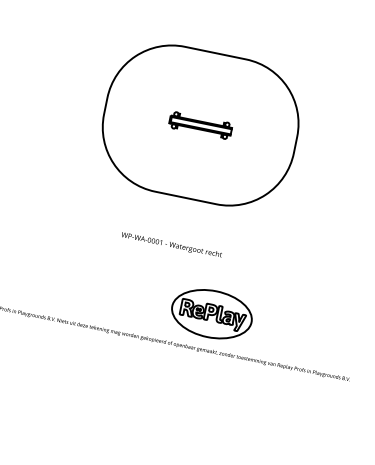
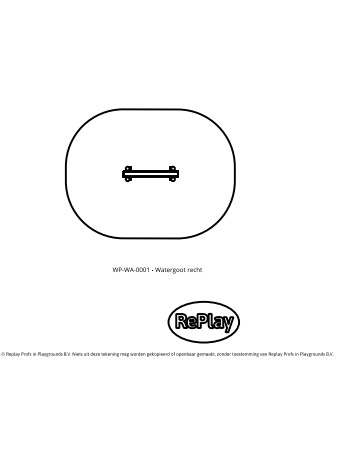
part: (200, 125) -> (150, 173), moved

